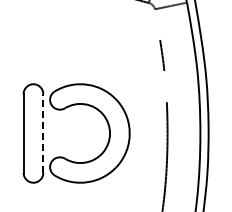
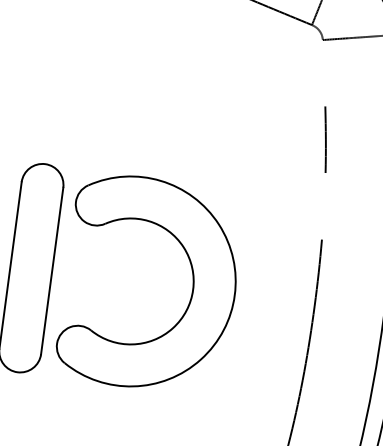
line: (43, 133) -> (52, 271), dashed -> solid

